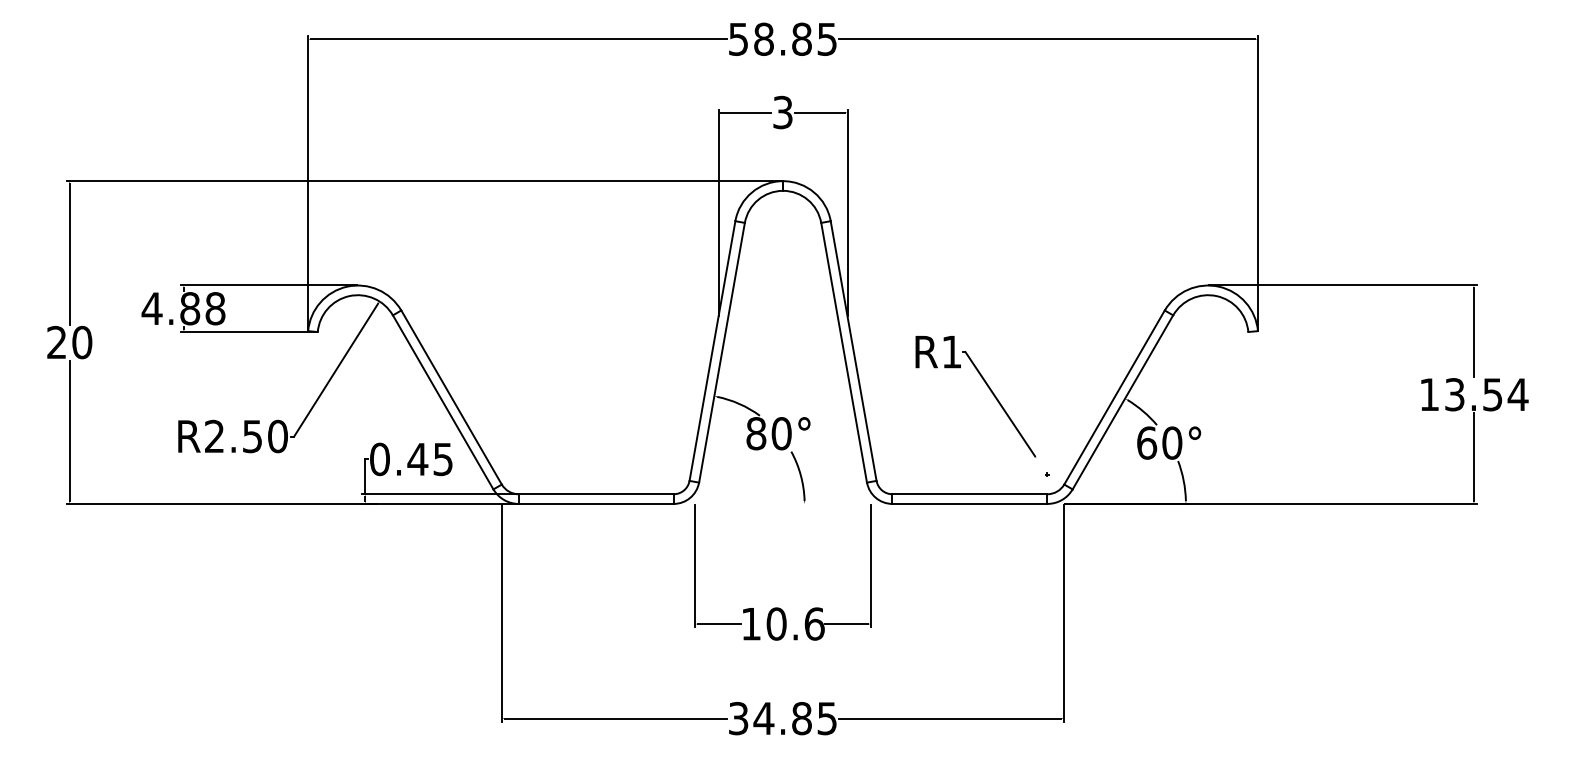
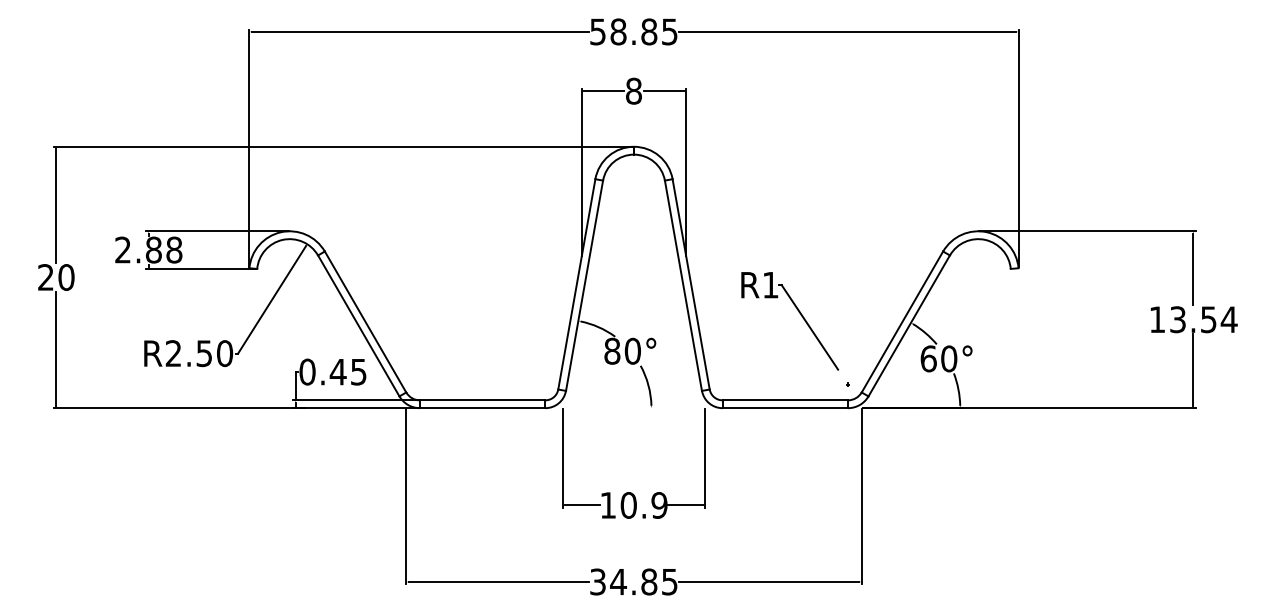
text: (782, 112) -> (633, 91), 3 -> 8
text: (151, 308) -> (122, 249), 4.88 -> 2.88
text: (814, 623) -> (659, 504), 10.6 -> 10.9

